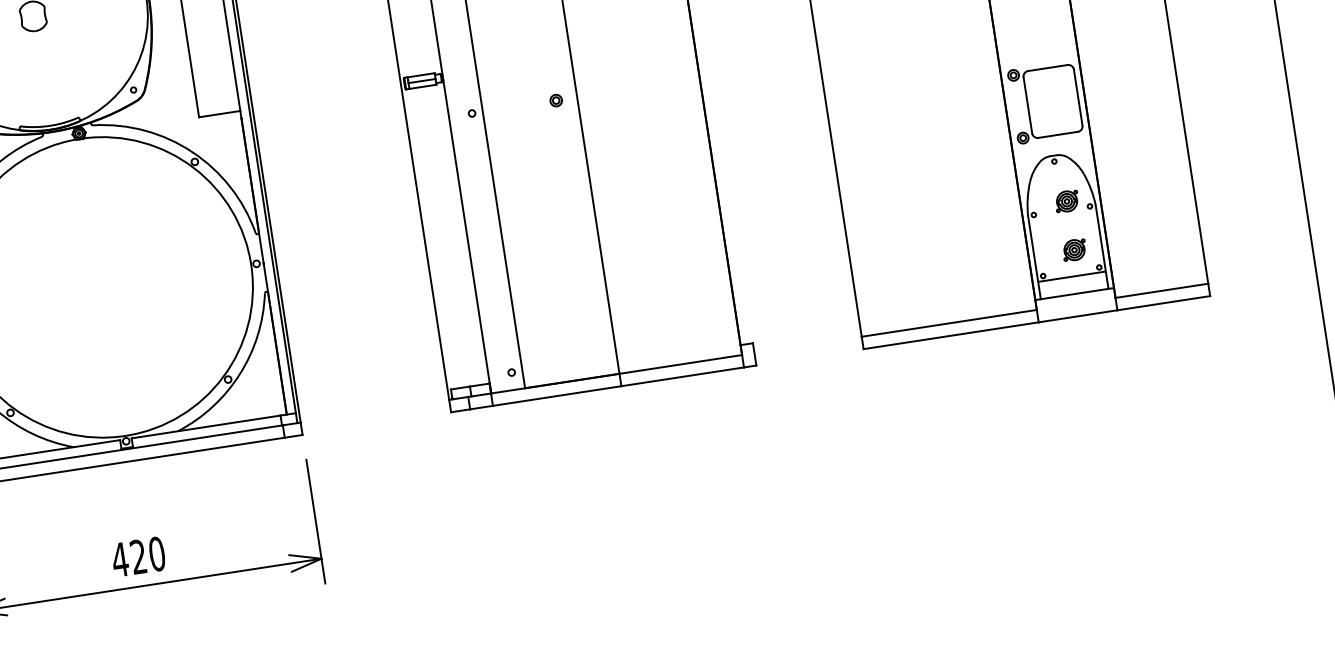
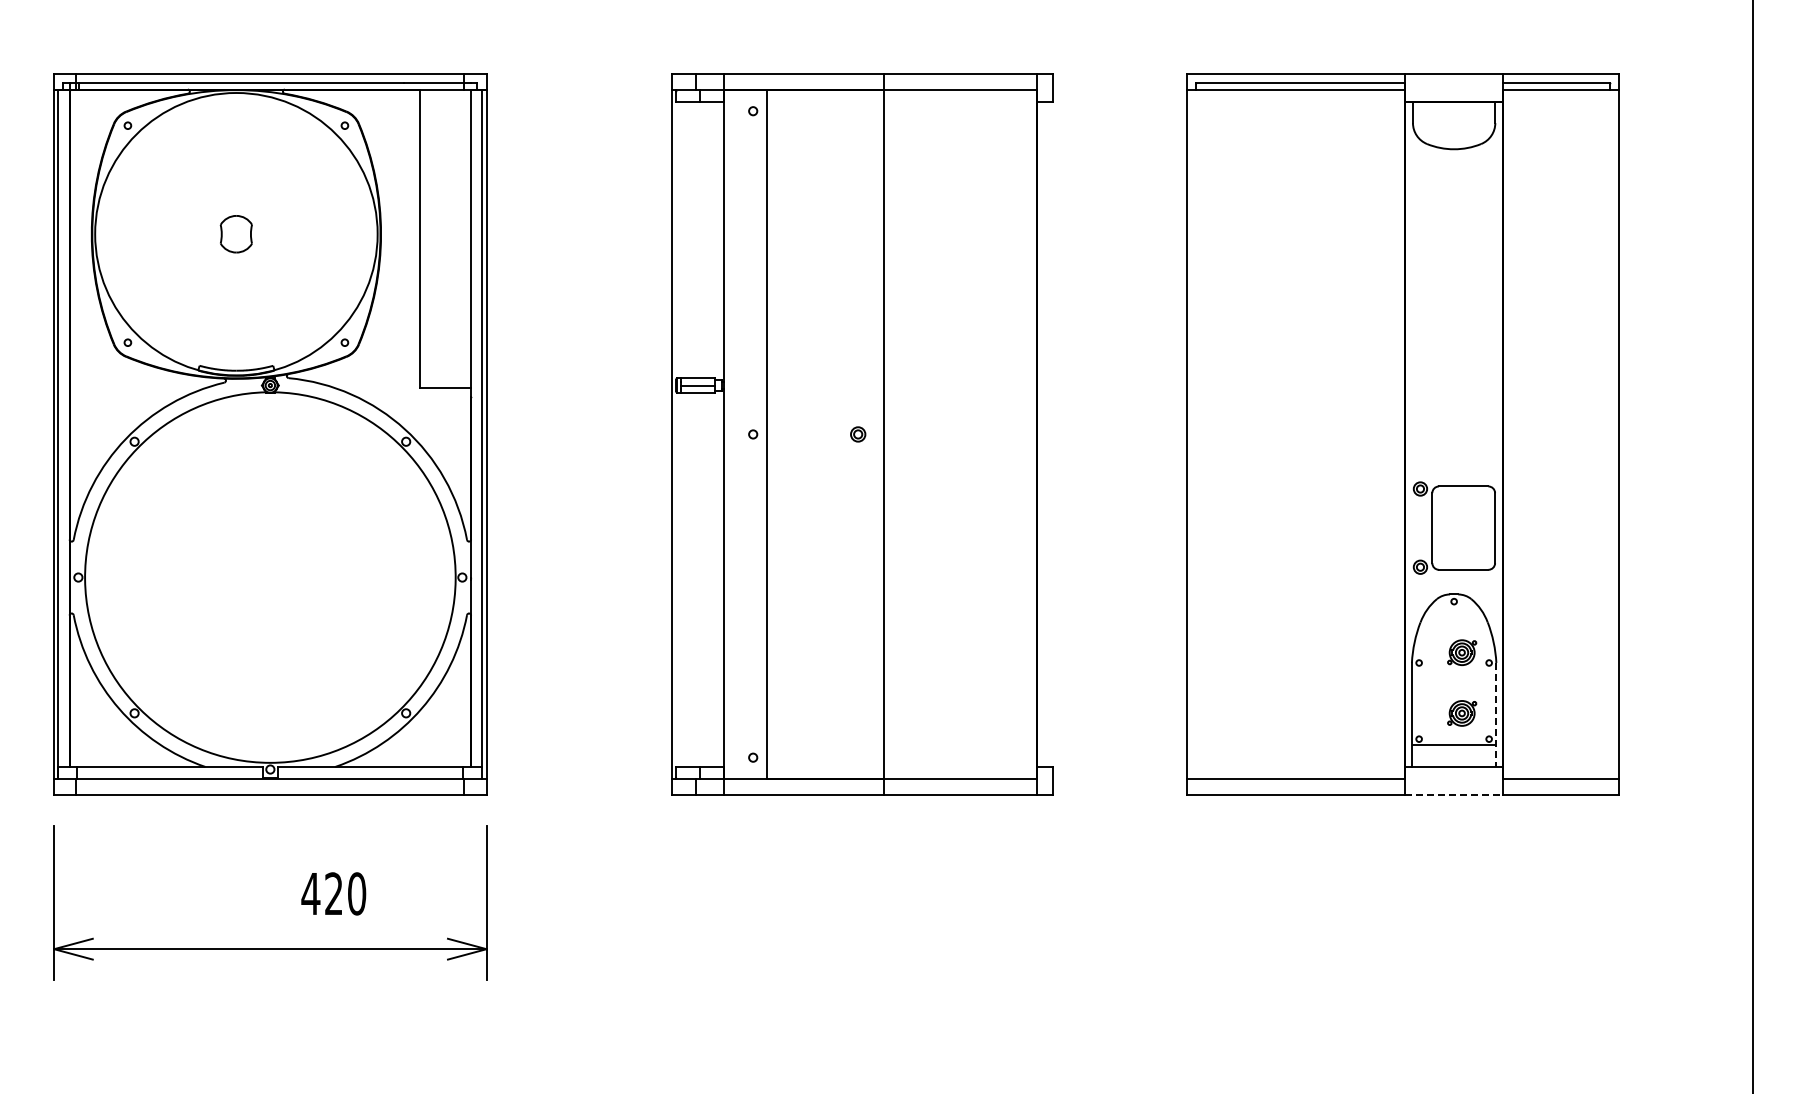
line: (1102, 246) -> (1496, 714), solid -> dashed
line: (1078, 316) -> (1454, 794), solid -> dashed
text: (138, 556) -> (333, 893), moved

